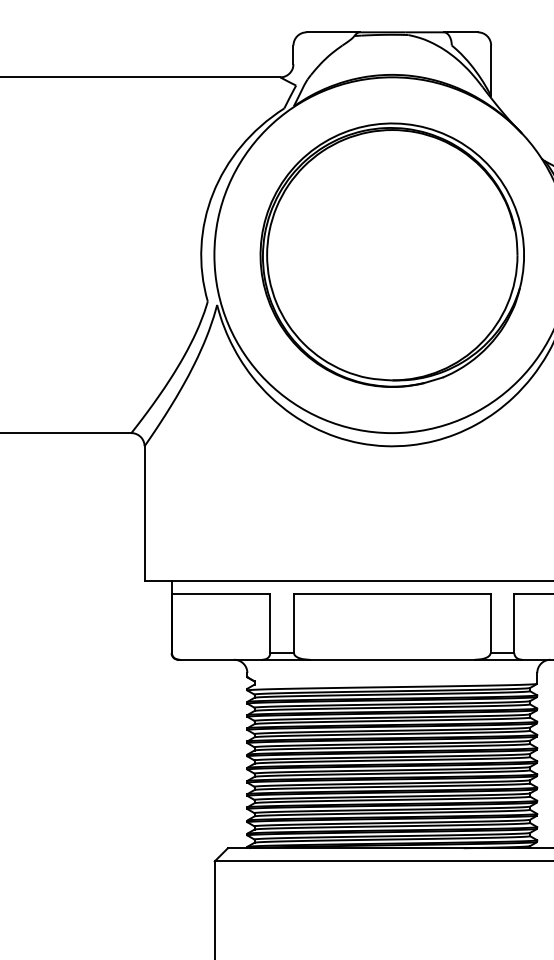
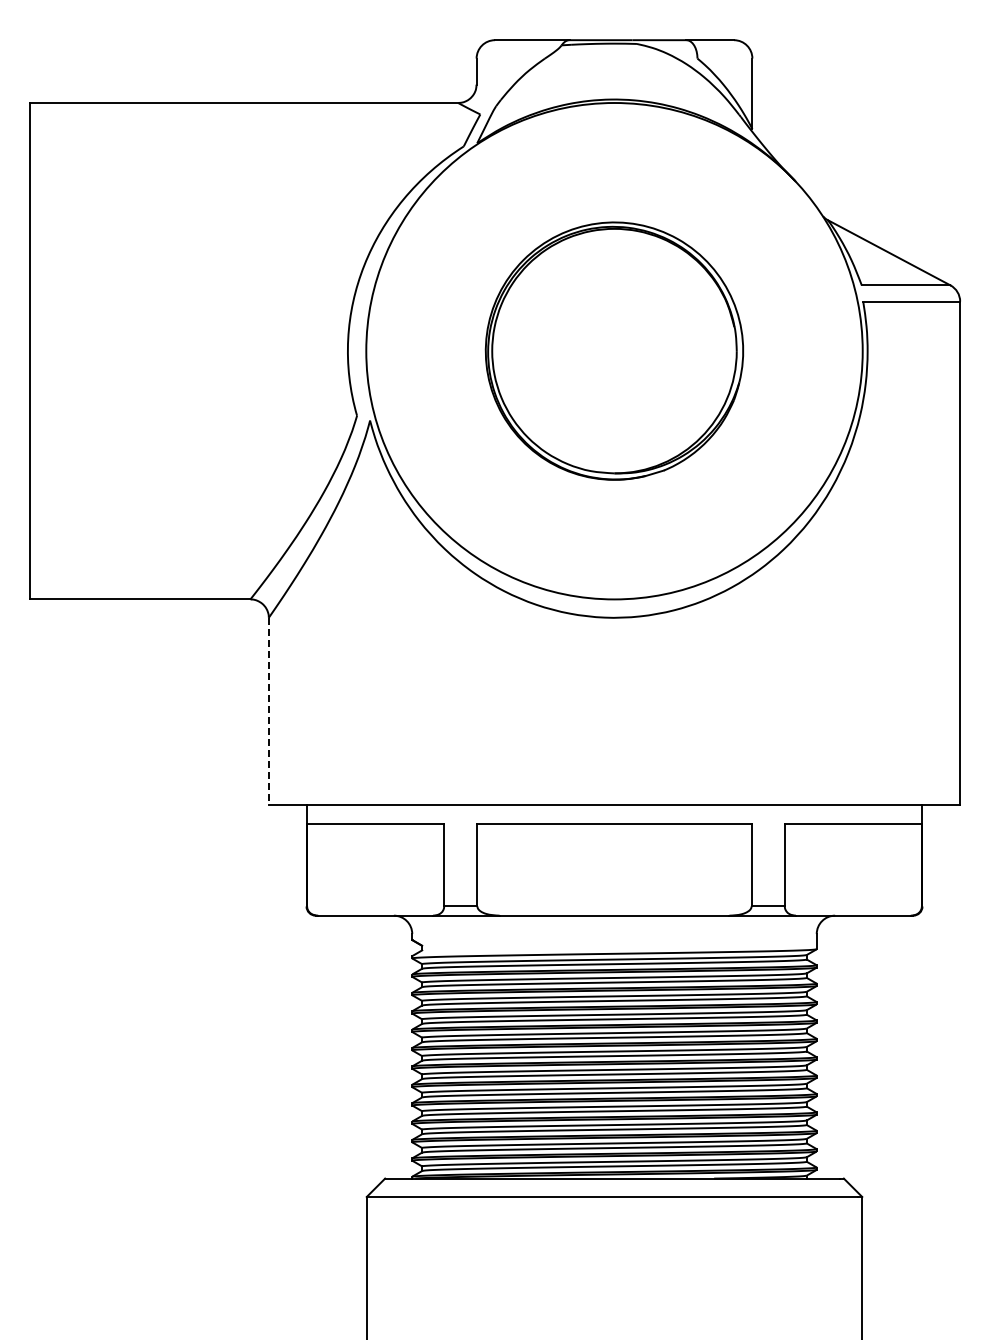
part: (392, 254) -> (614, 350), size x0.7
line: (144, 513) -> (268, 711), solid -> dashed

